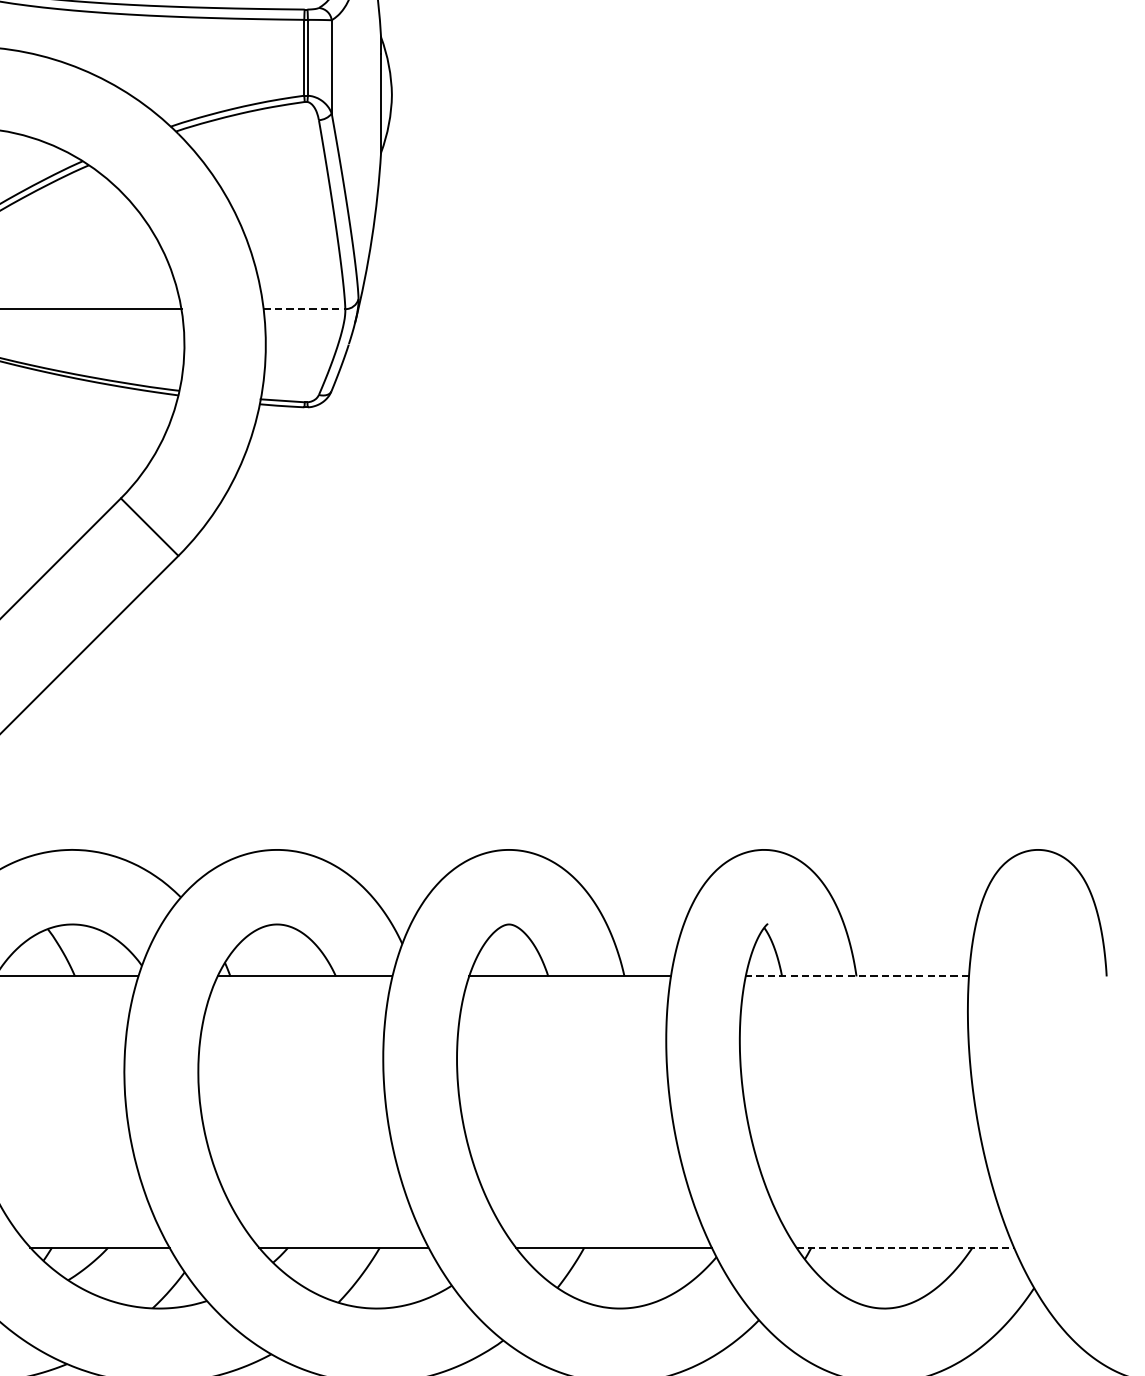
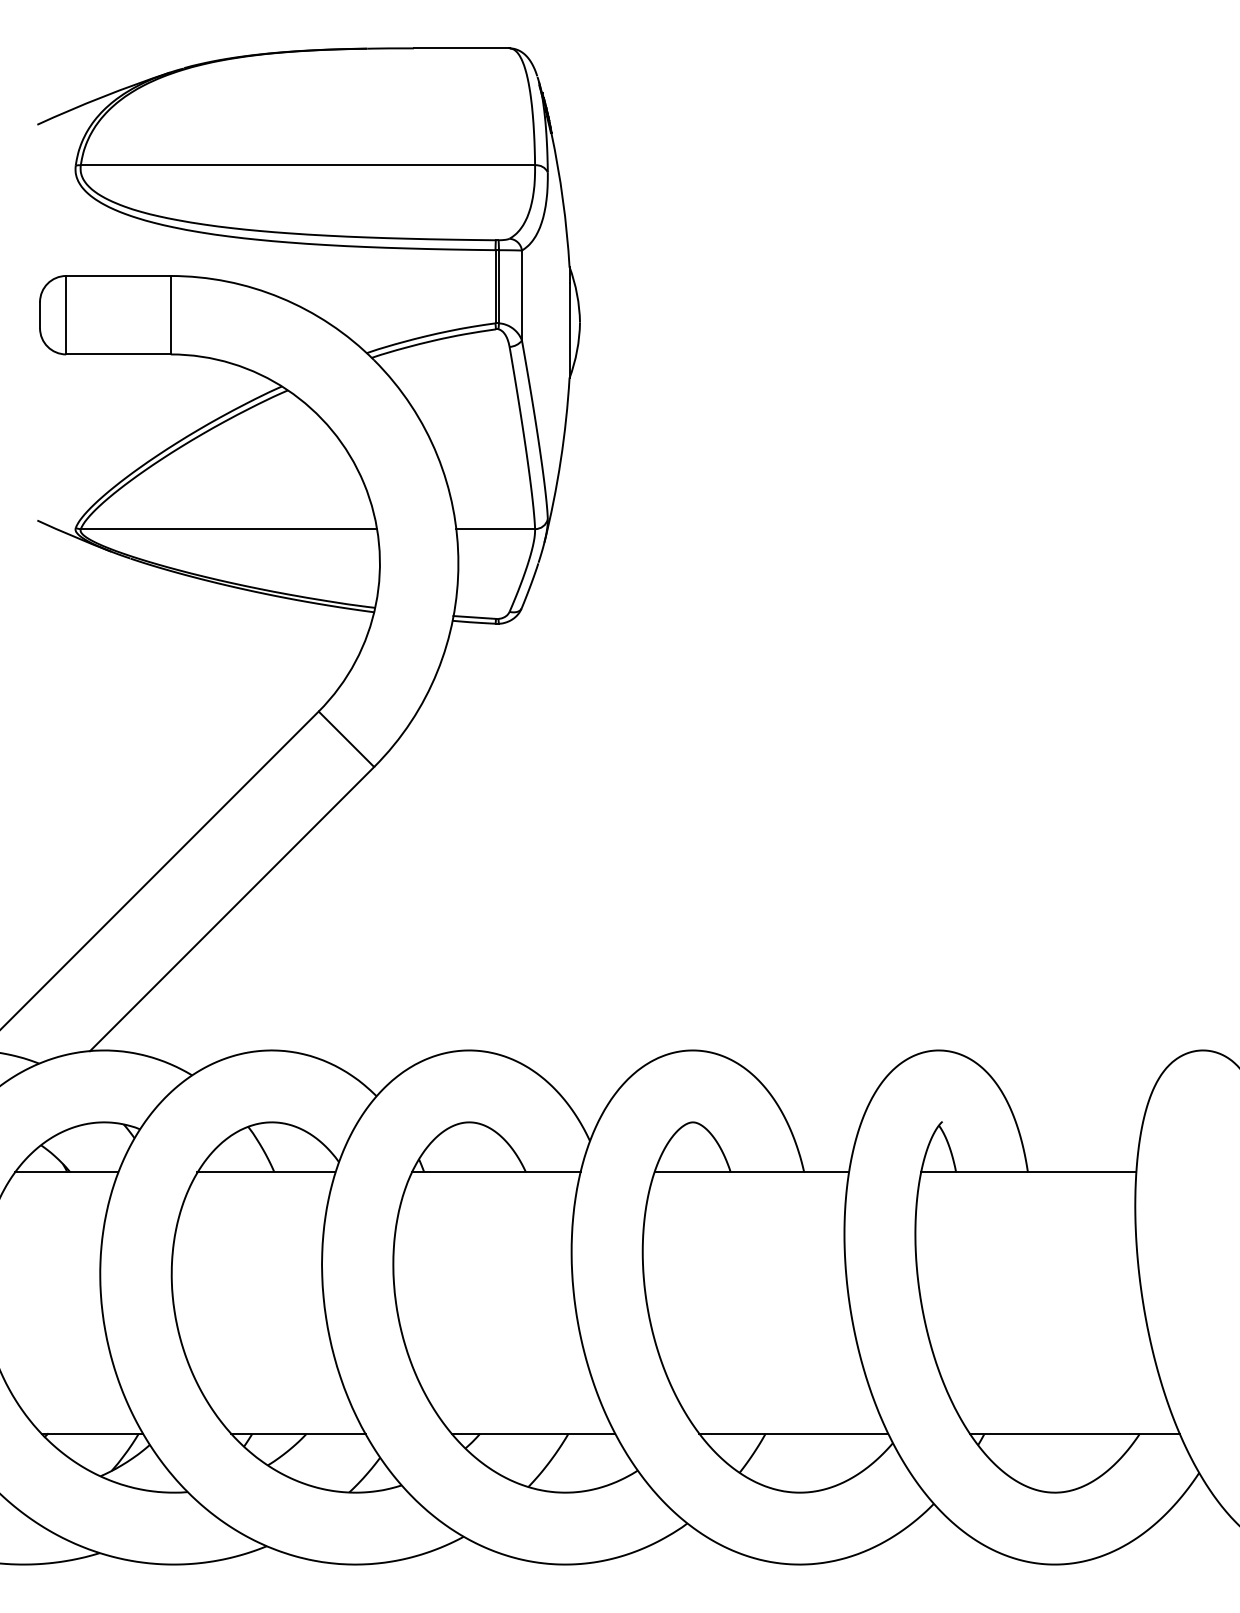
line: (305, 309) -> (496, 529), dashed -> solid
line: (857, 976) -> (1028, 1172), dashed -> solid
line: (904, 1247) -> (1074, 1433), dashed -> solid

